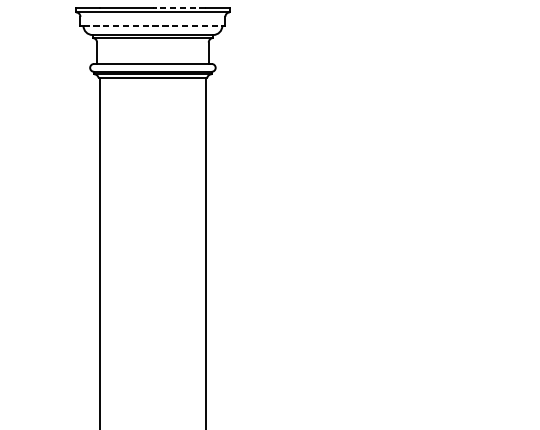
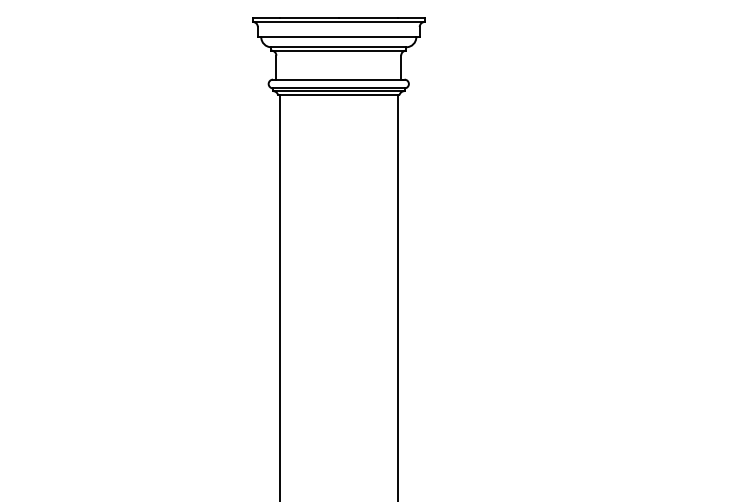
line: (179, 8) -> (368, 17), dashed -> solid
line: (152, 26) -> (338, 37), dashed -> solid

